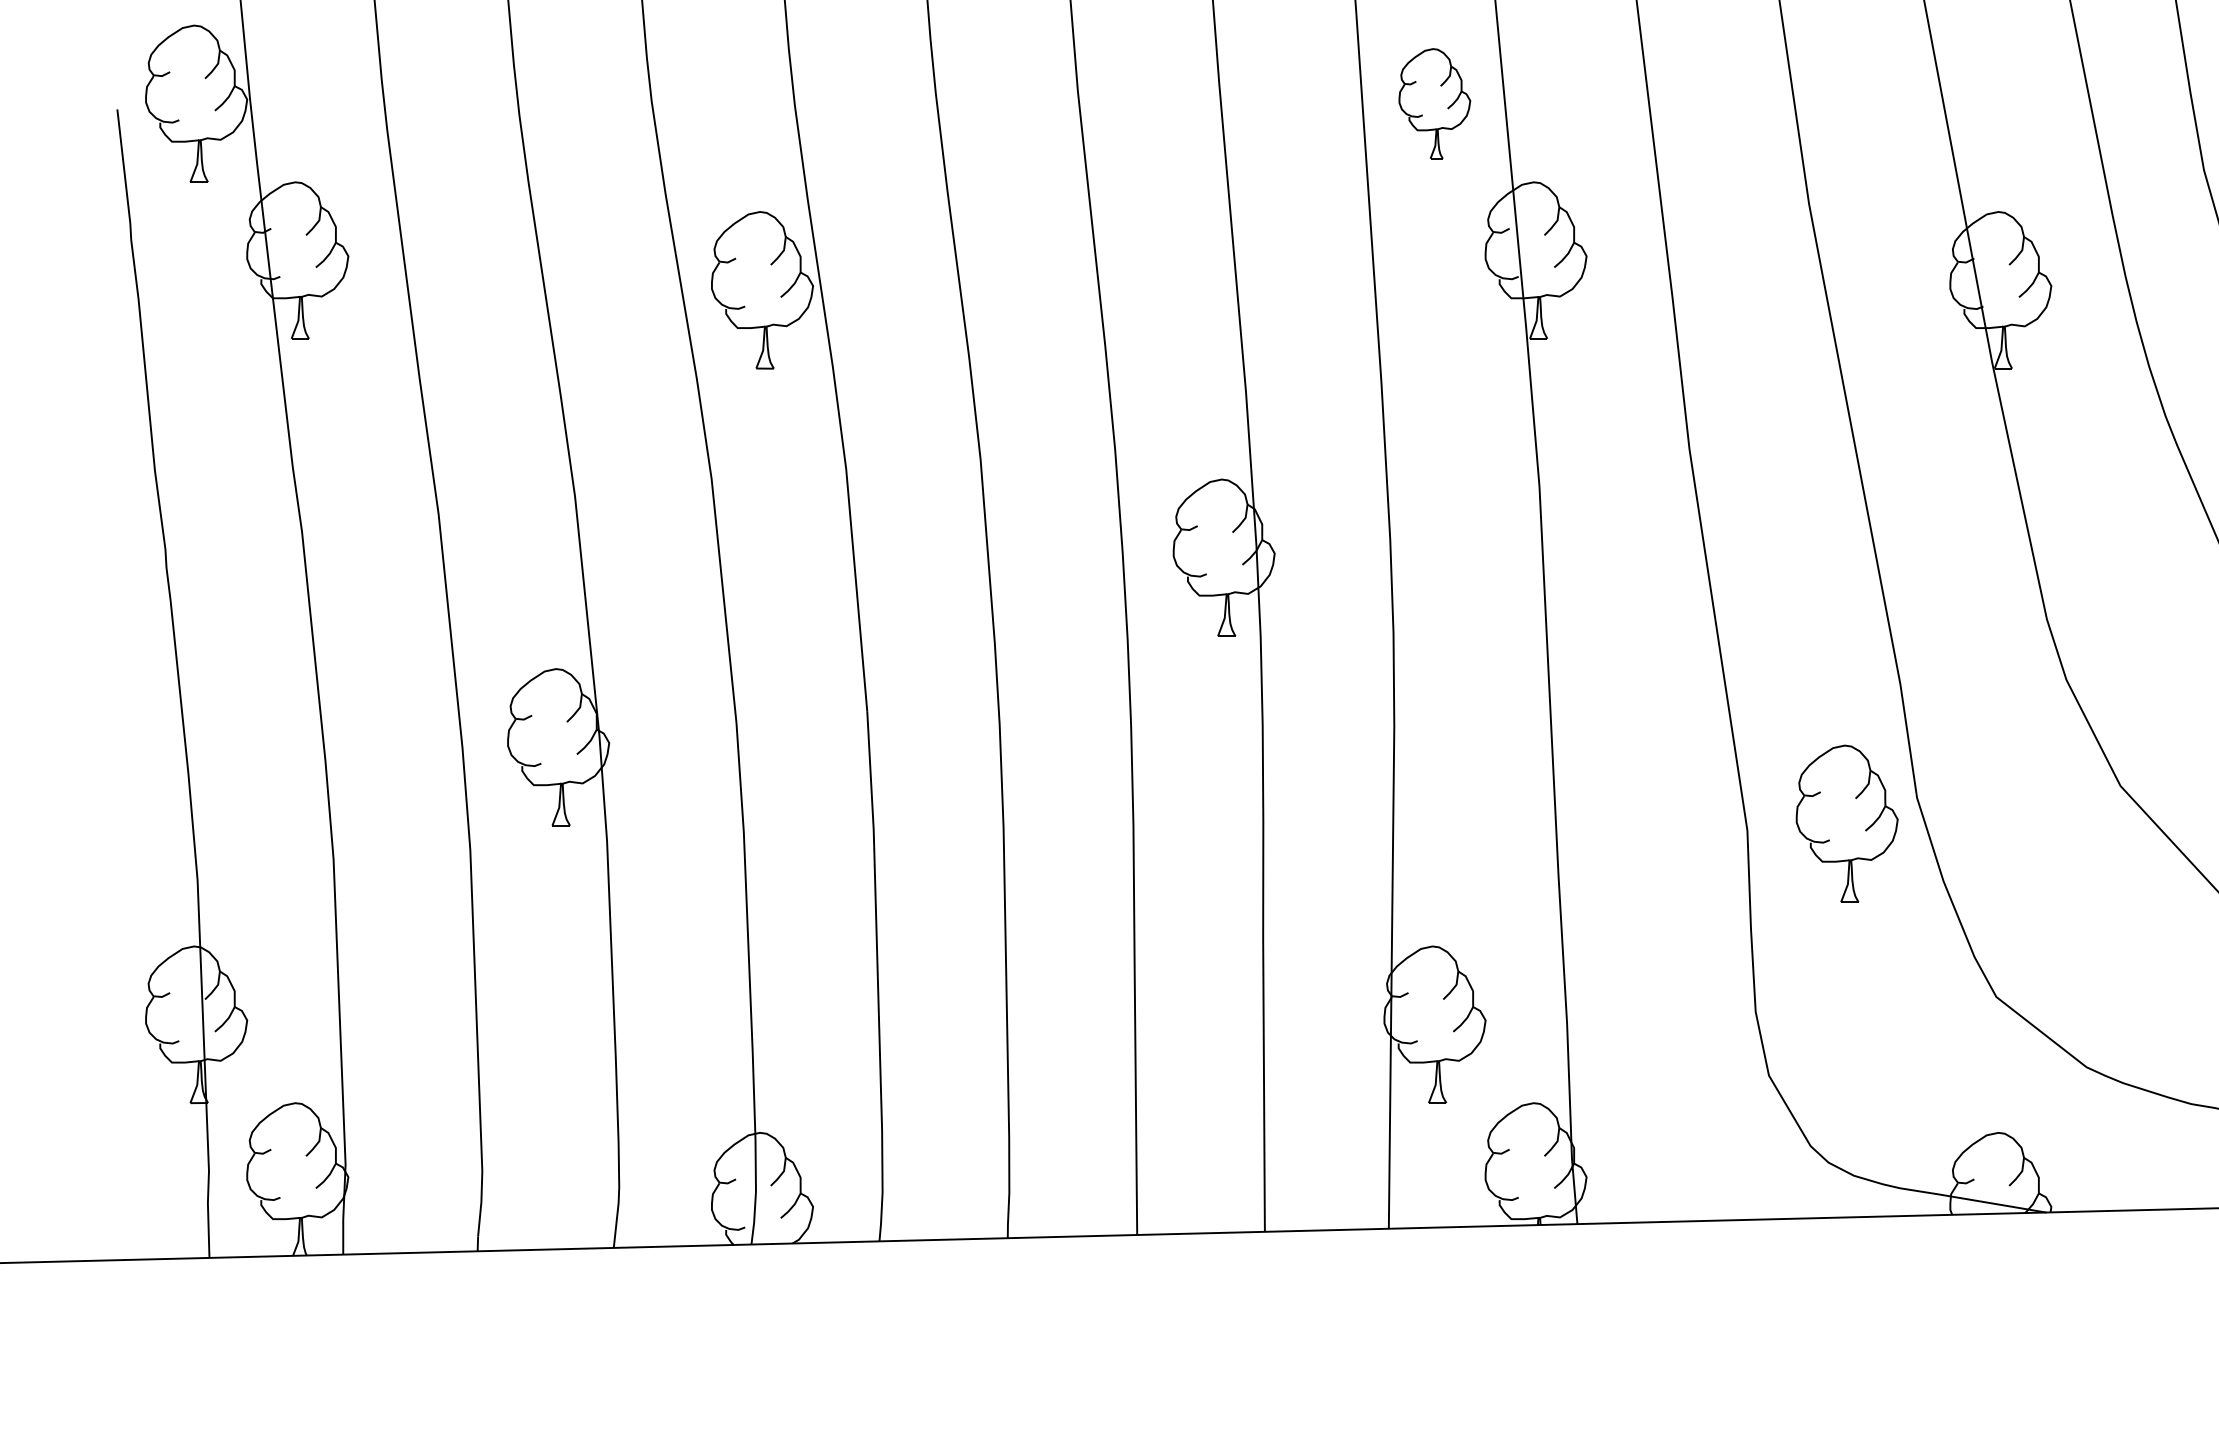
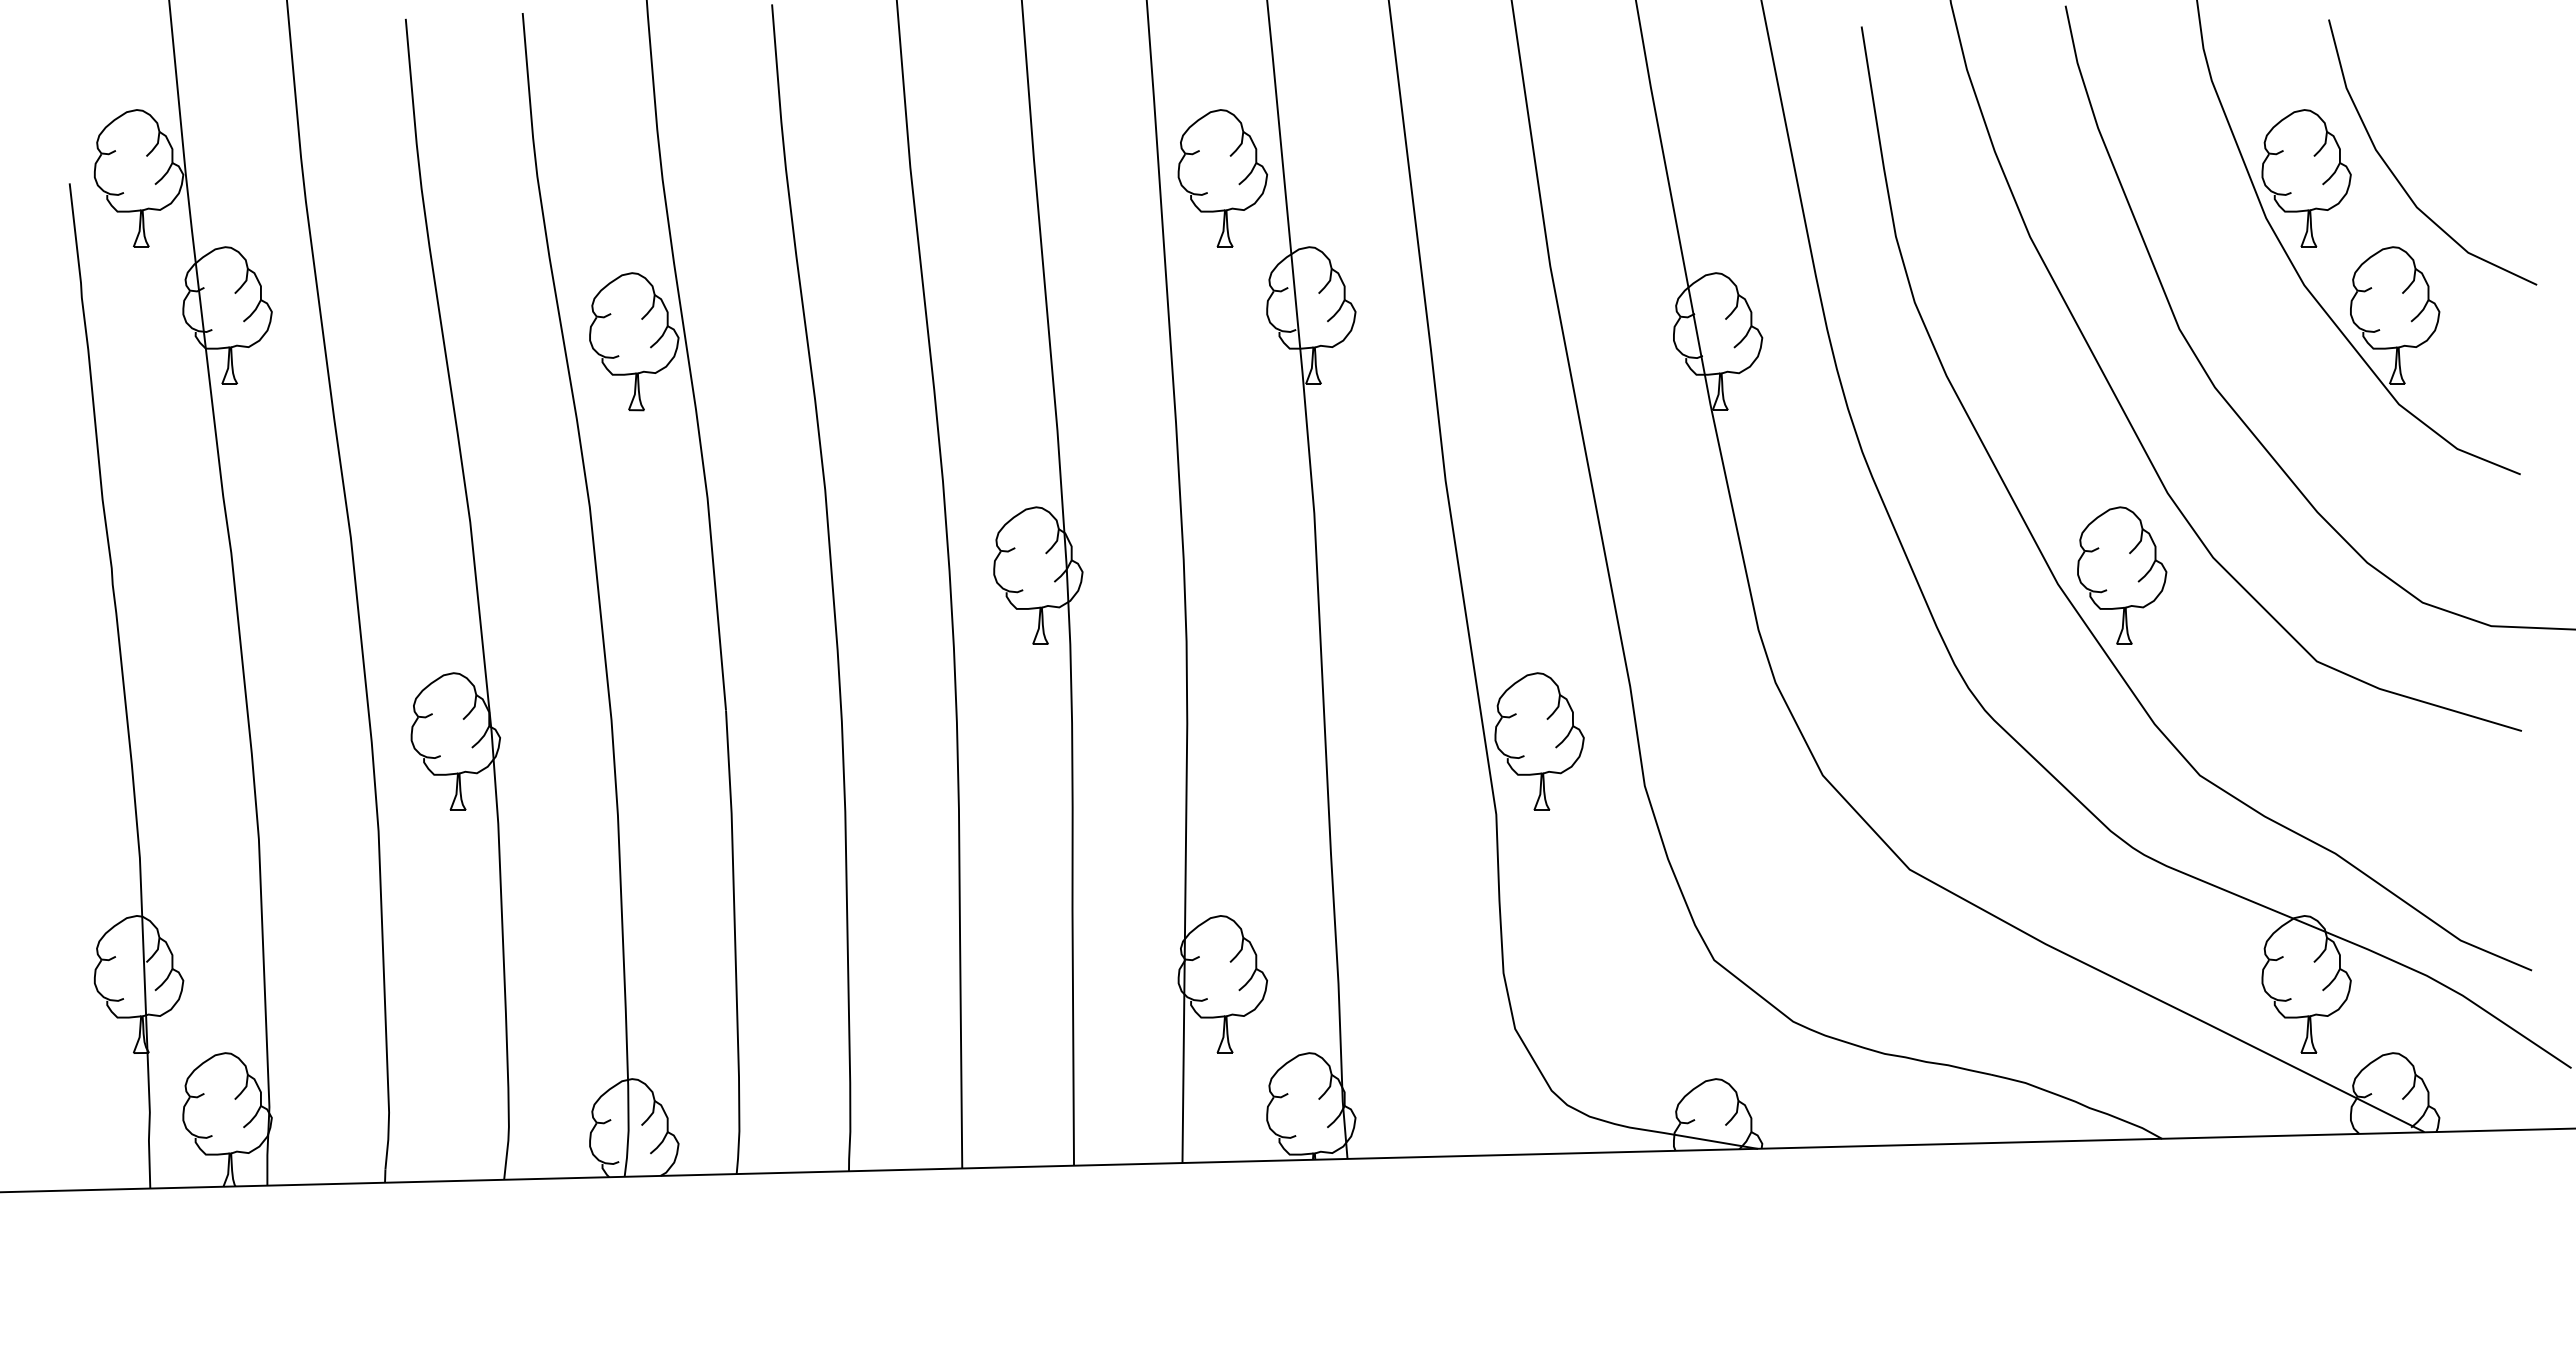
part: (1434, 103) -> (1222, 178), size x1.43
part: (1847, 823) -> (1539, 741), moved

